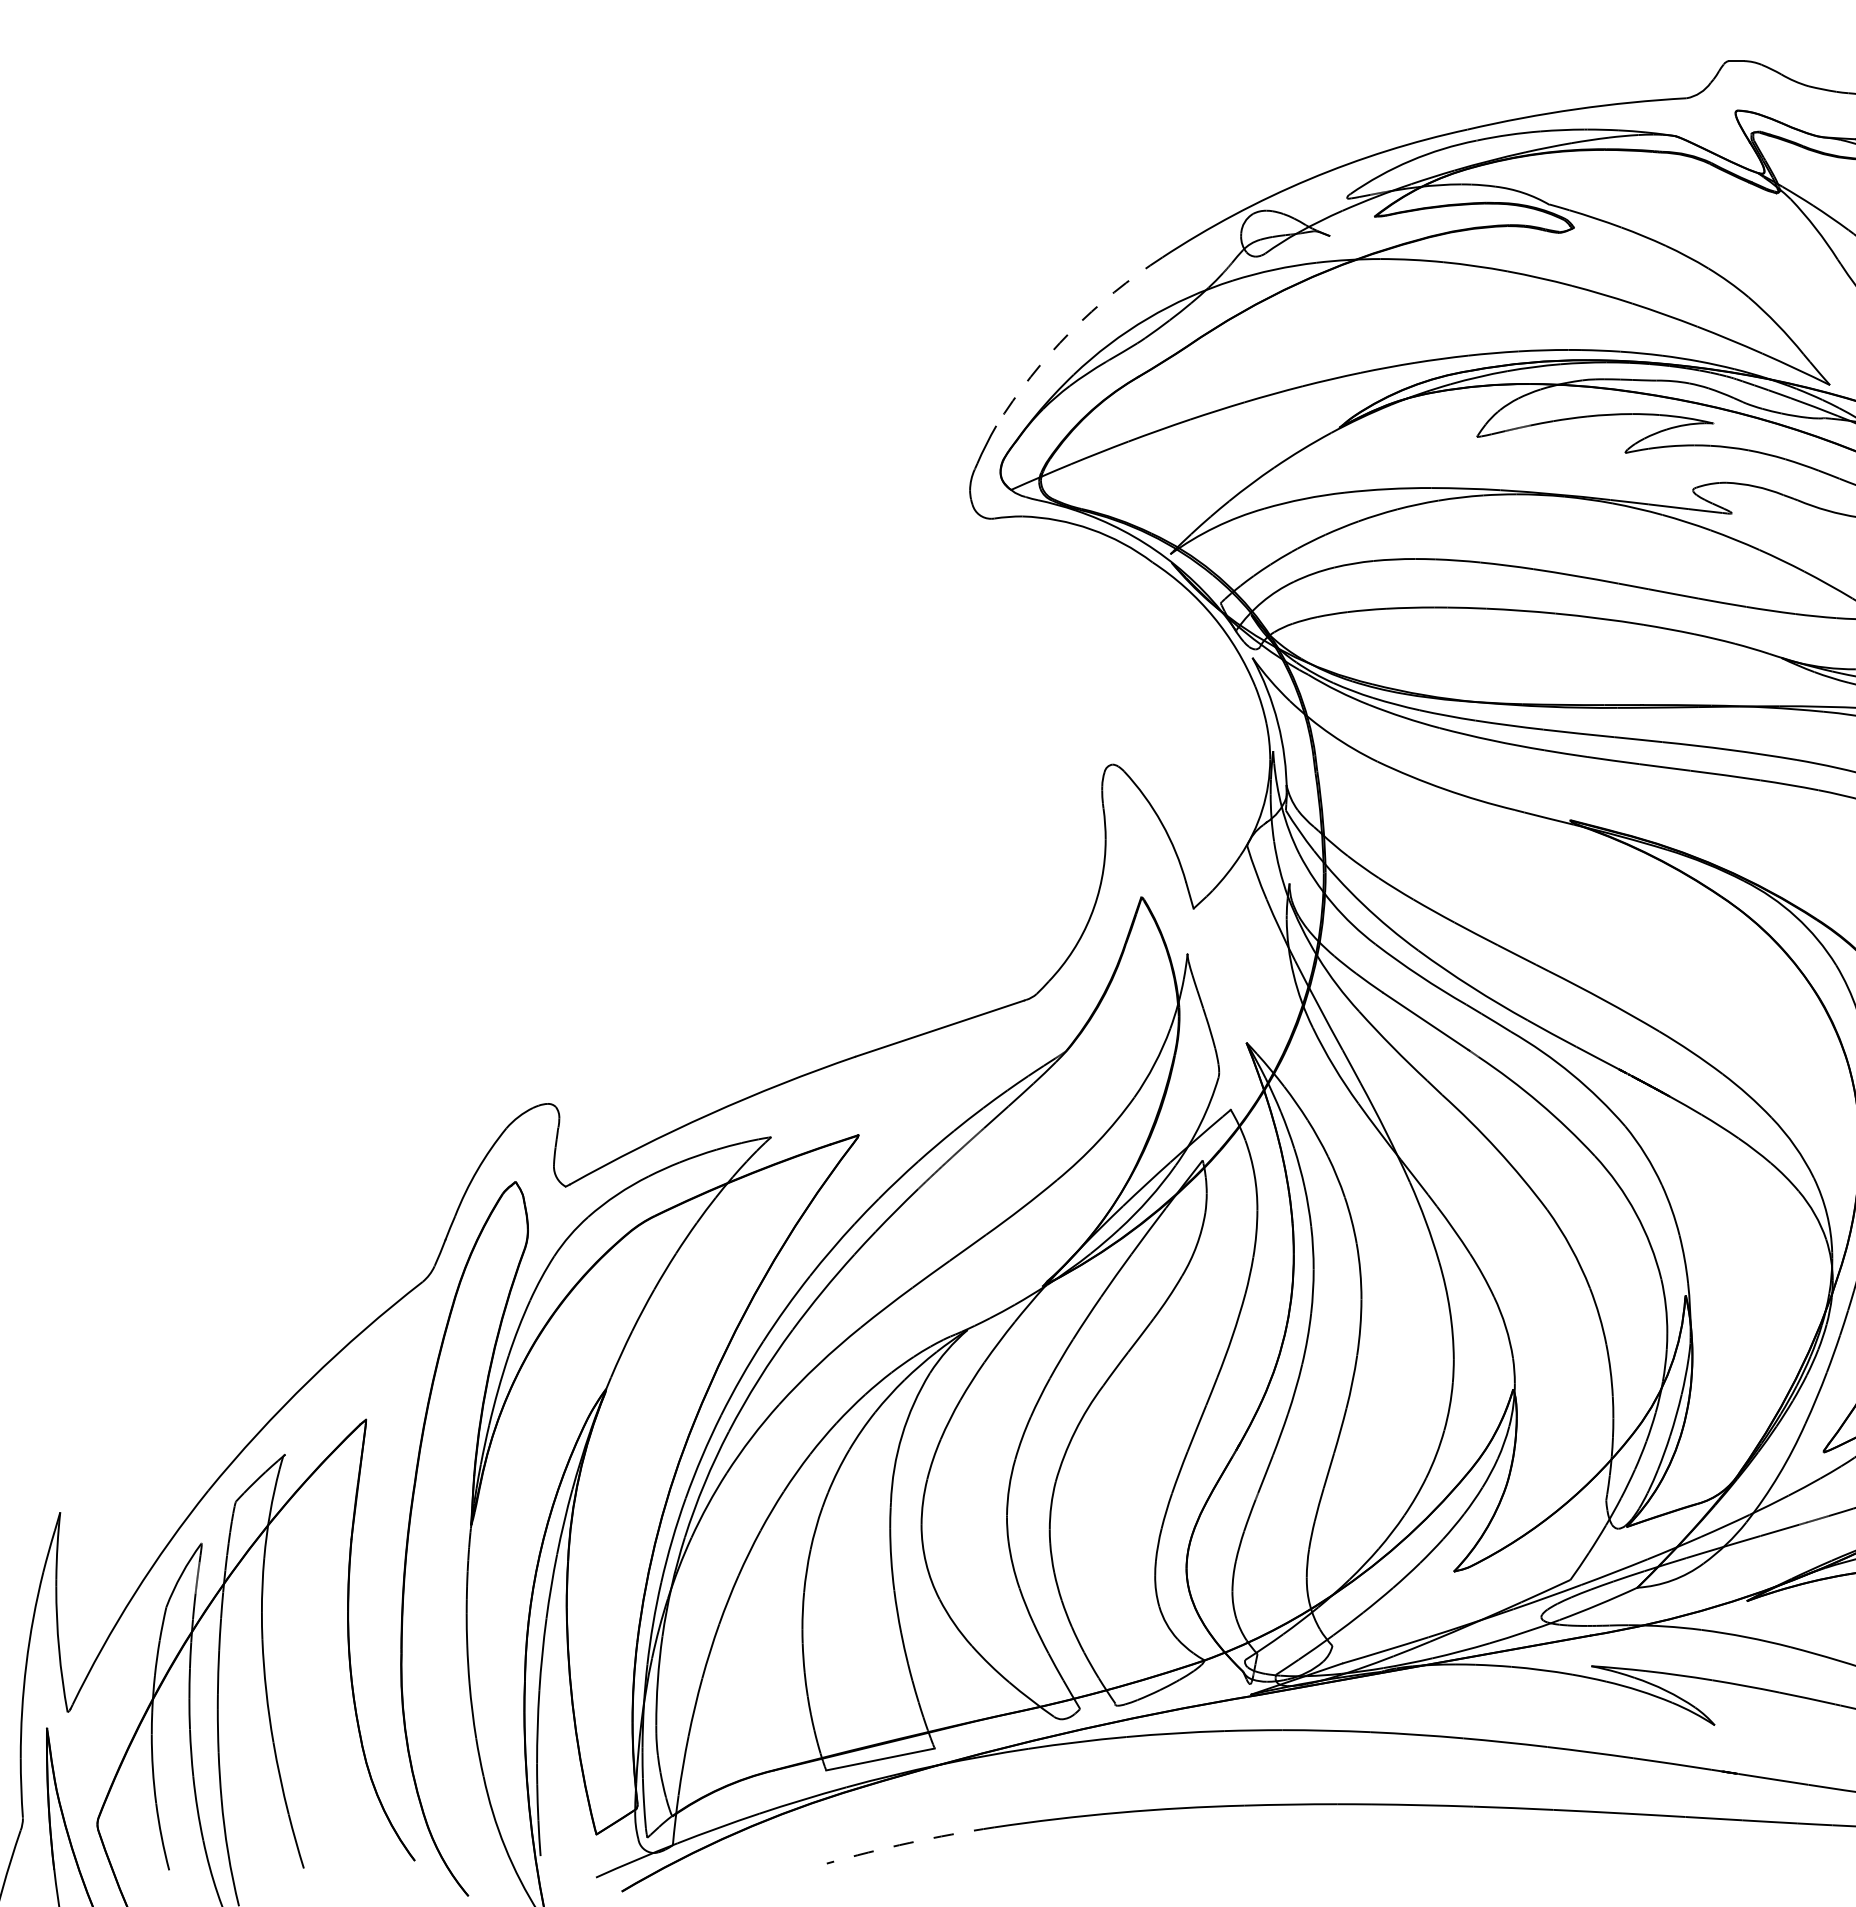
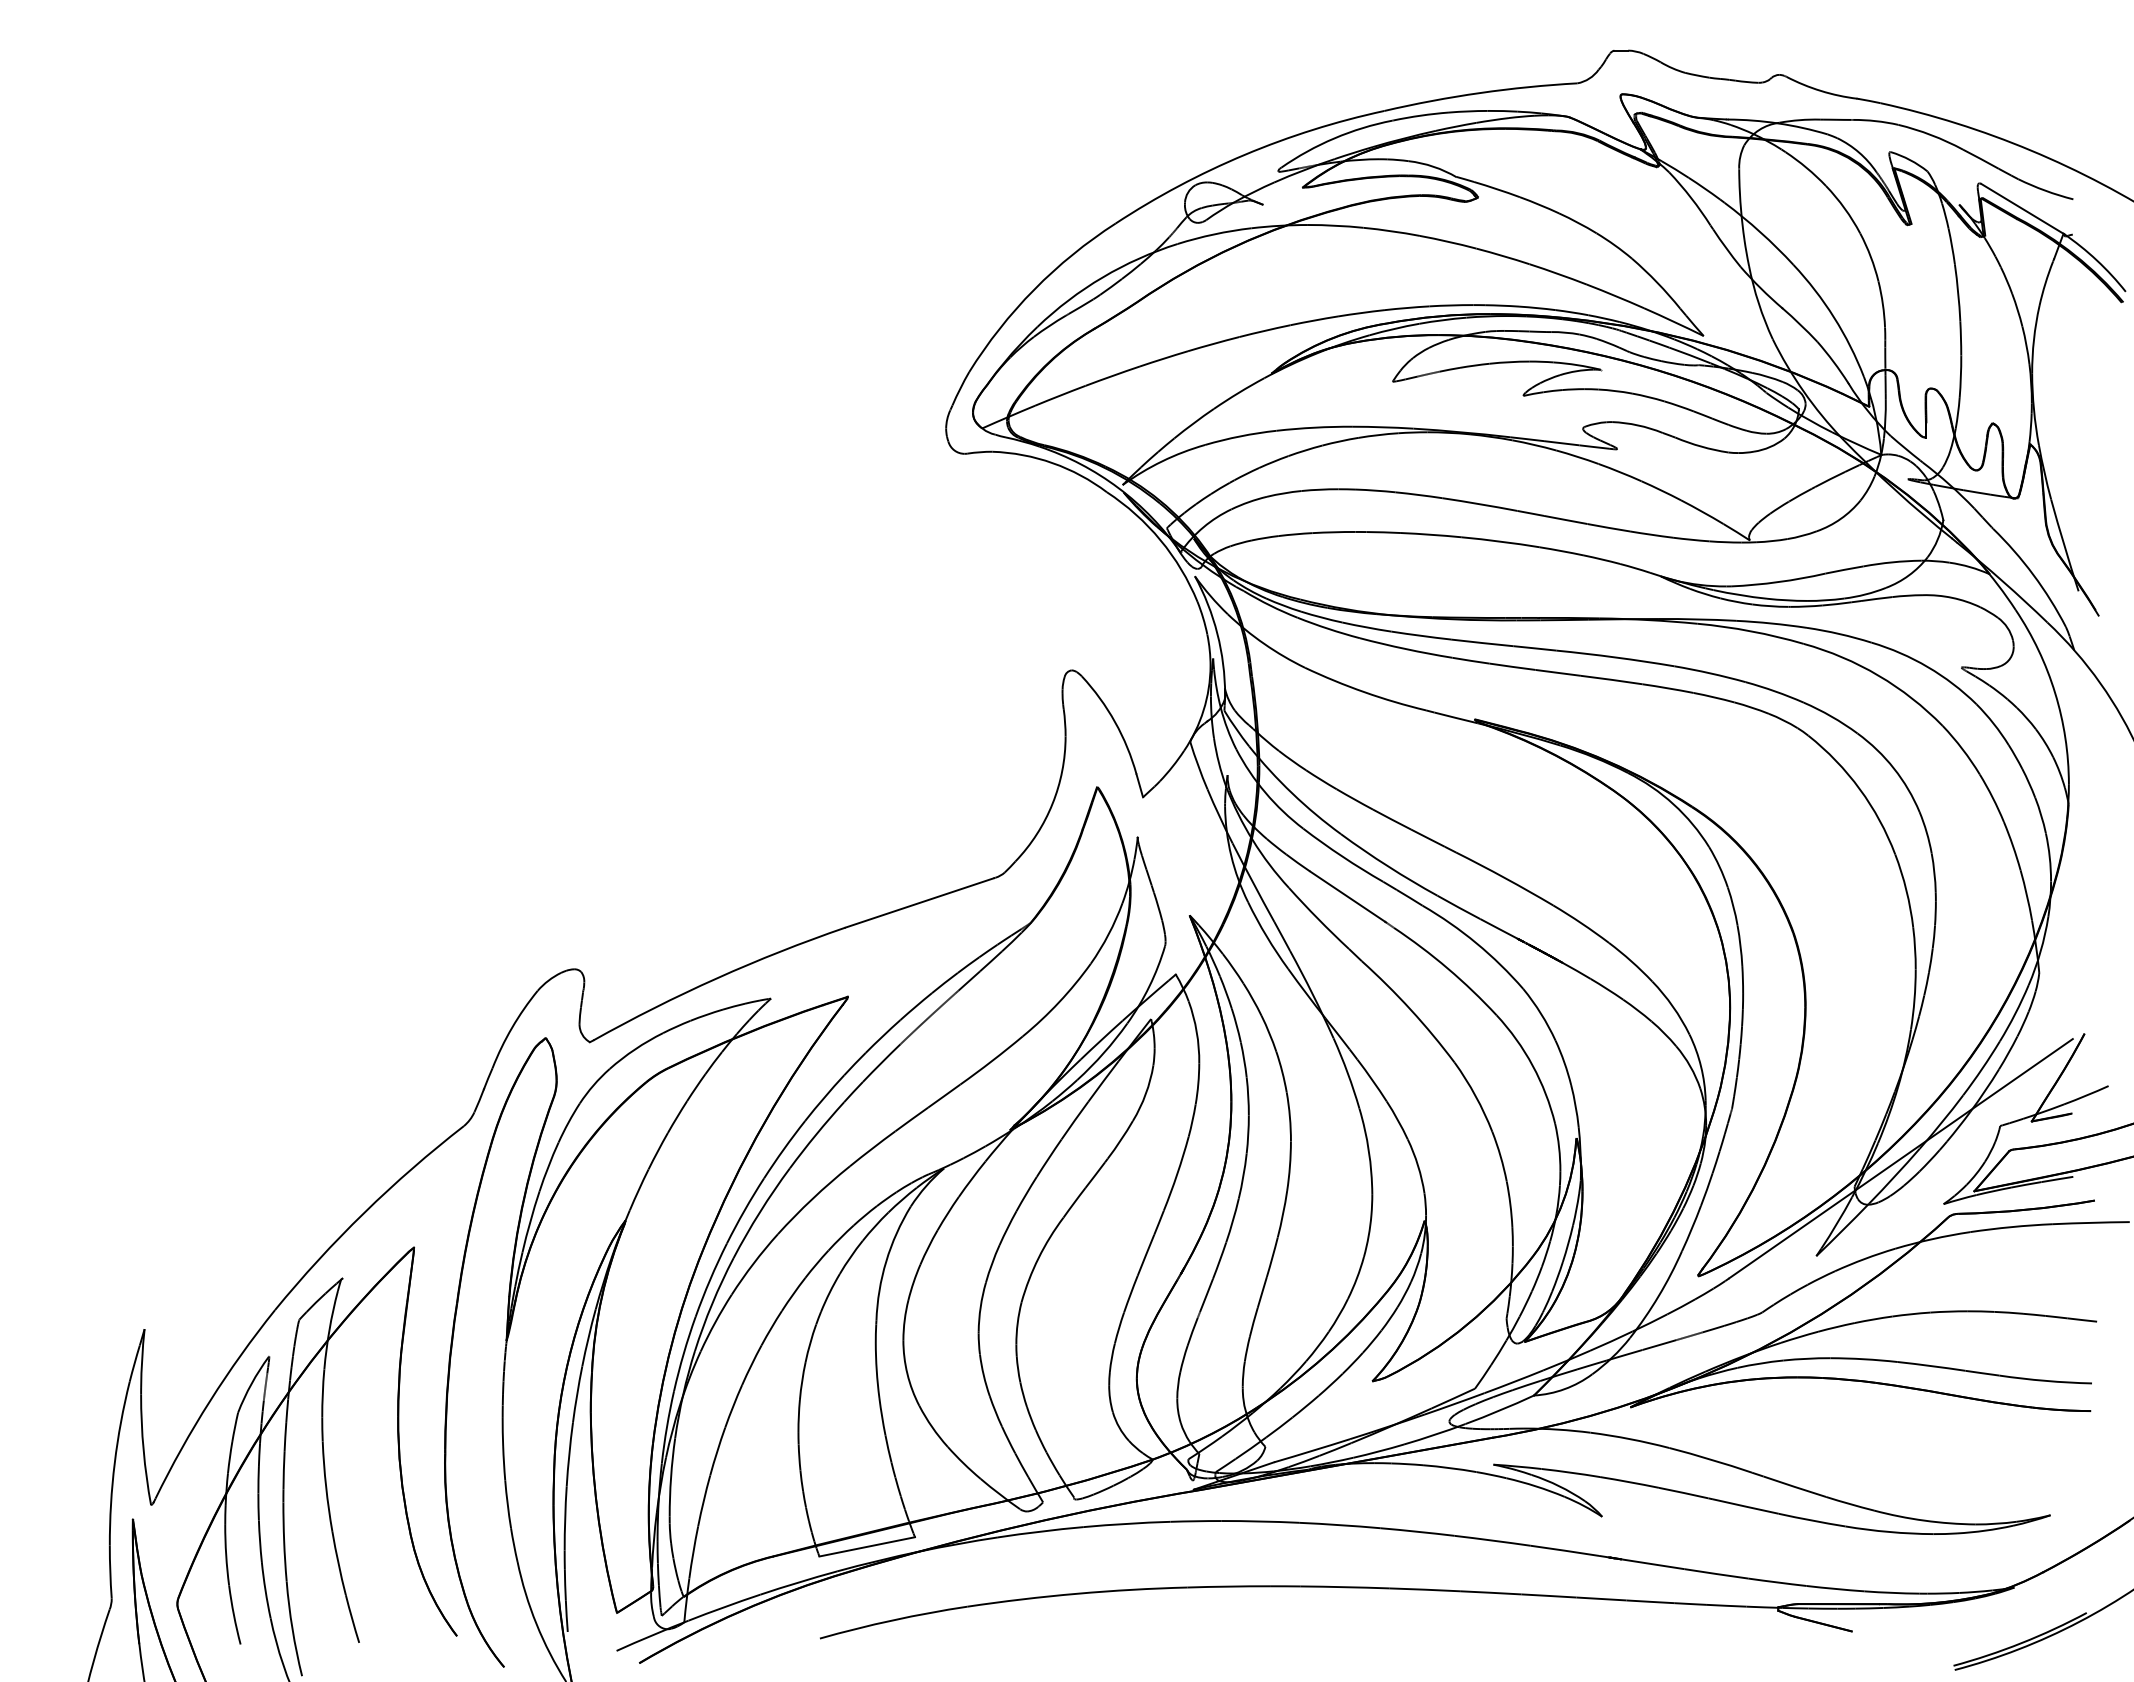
arc: (1070, 332) -> (1034, 289), dashed -> solid
arc: (910, 1843) -> (893, 1620), dashed -> solid

